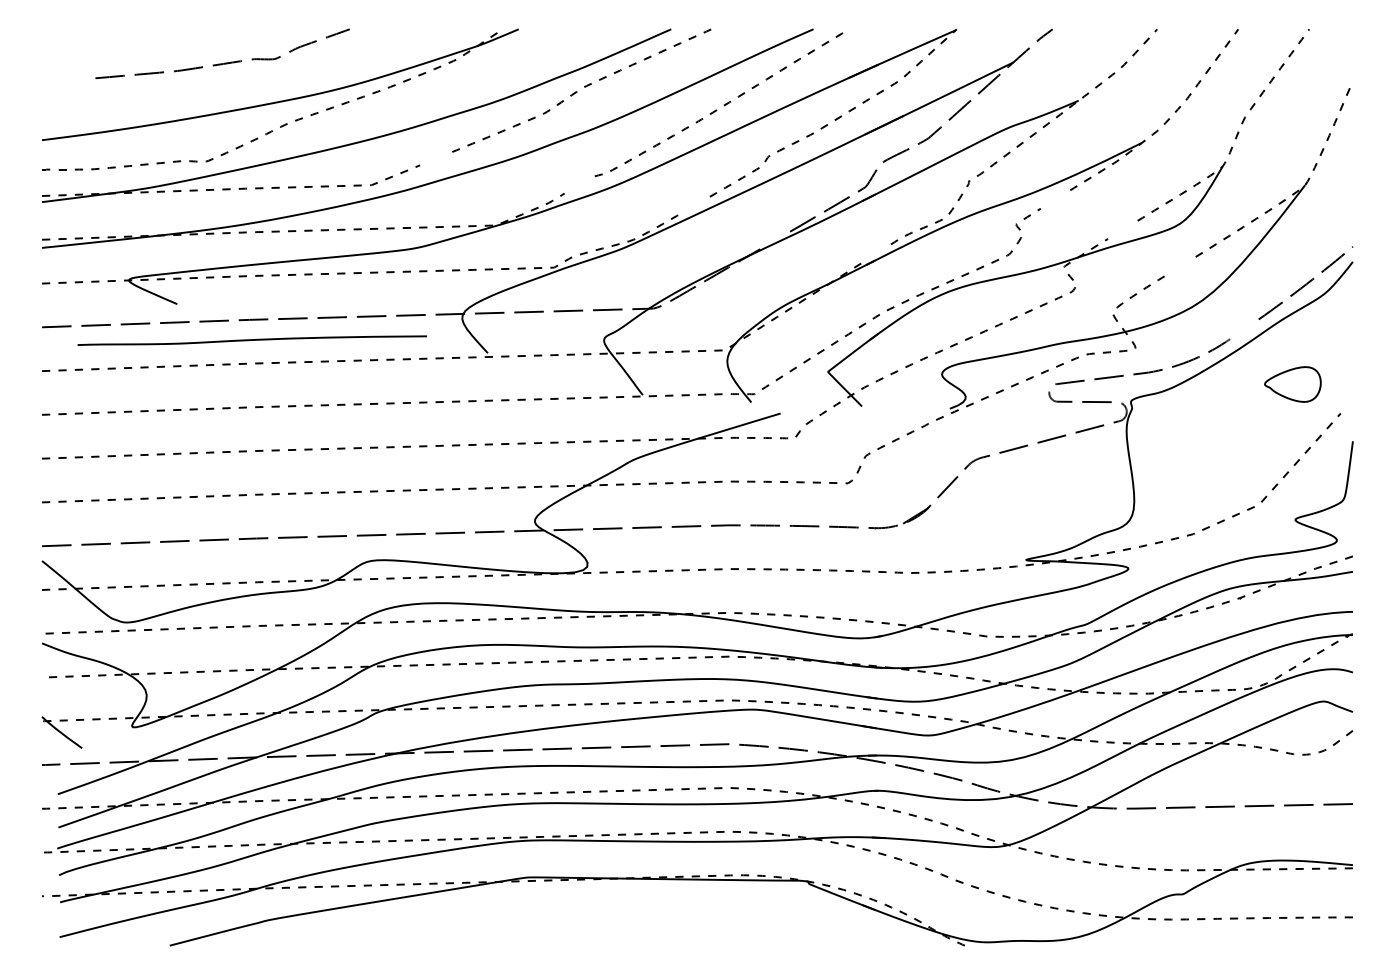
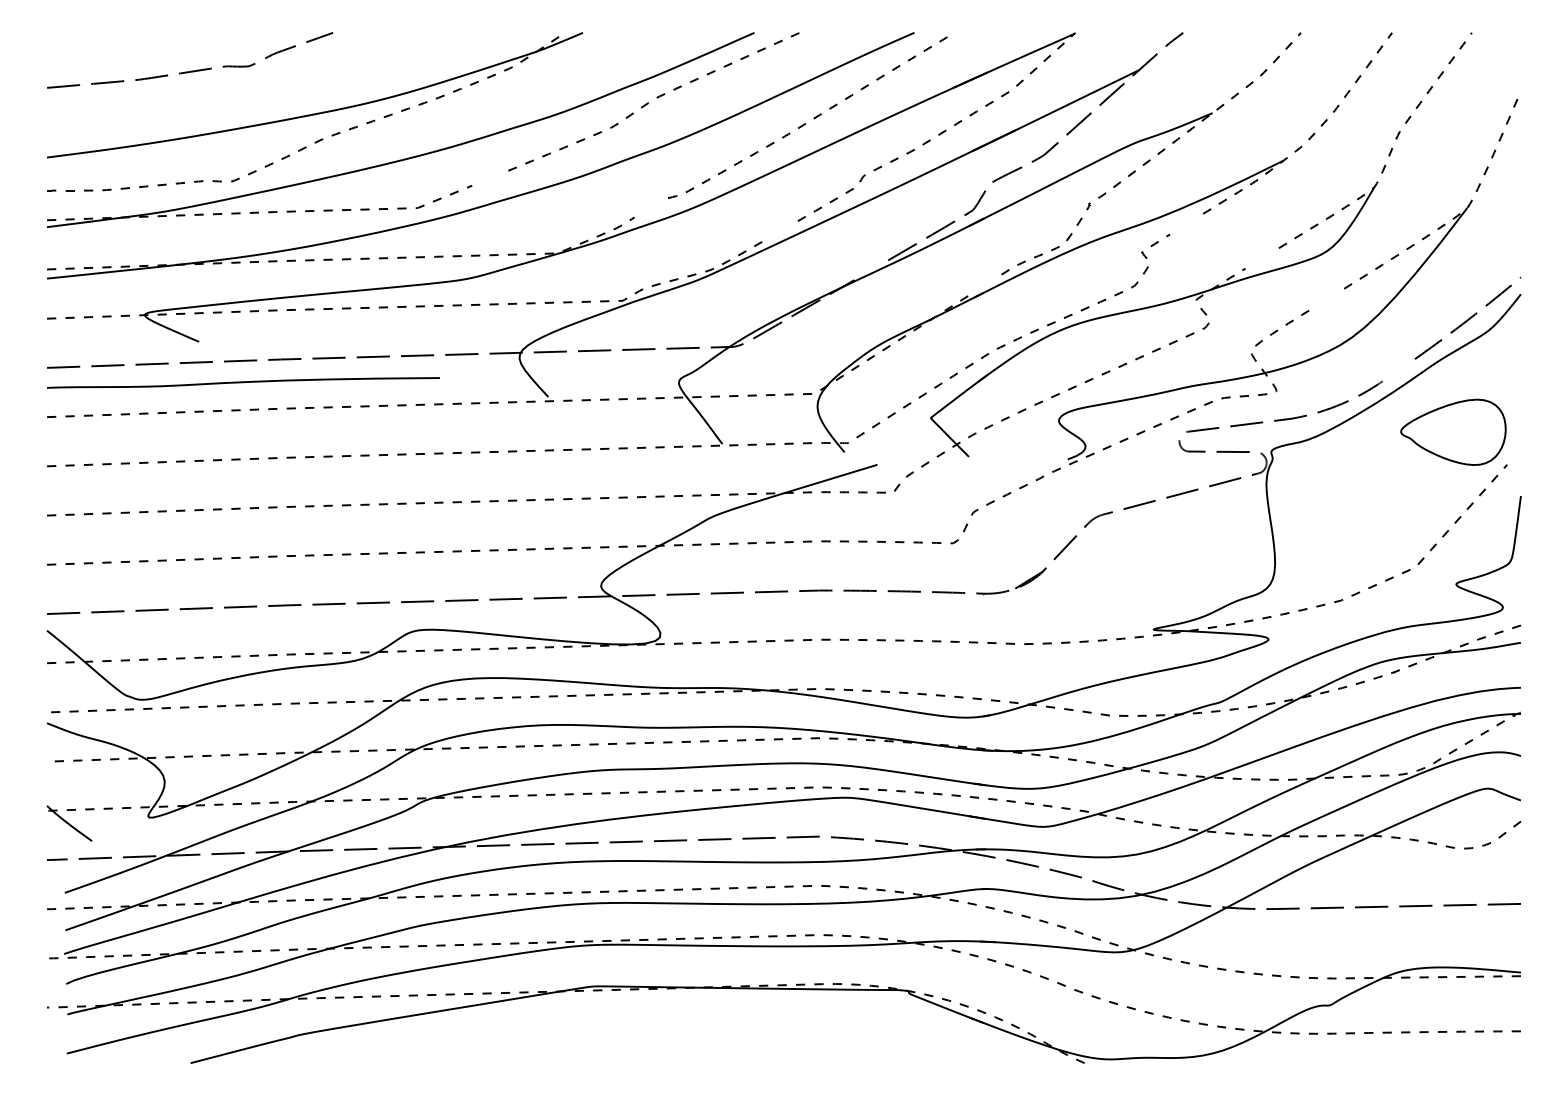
curve: (223, 62) -> (190, 70), moved
curve: (252, 340) -> (243, 382), moved
part: (1292, 383) -> (1453, 431), size x1.67

